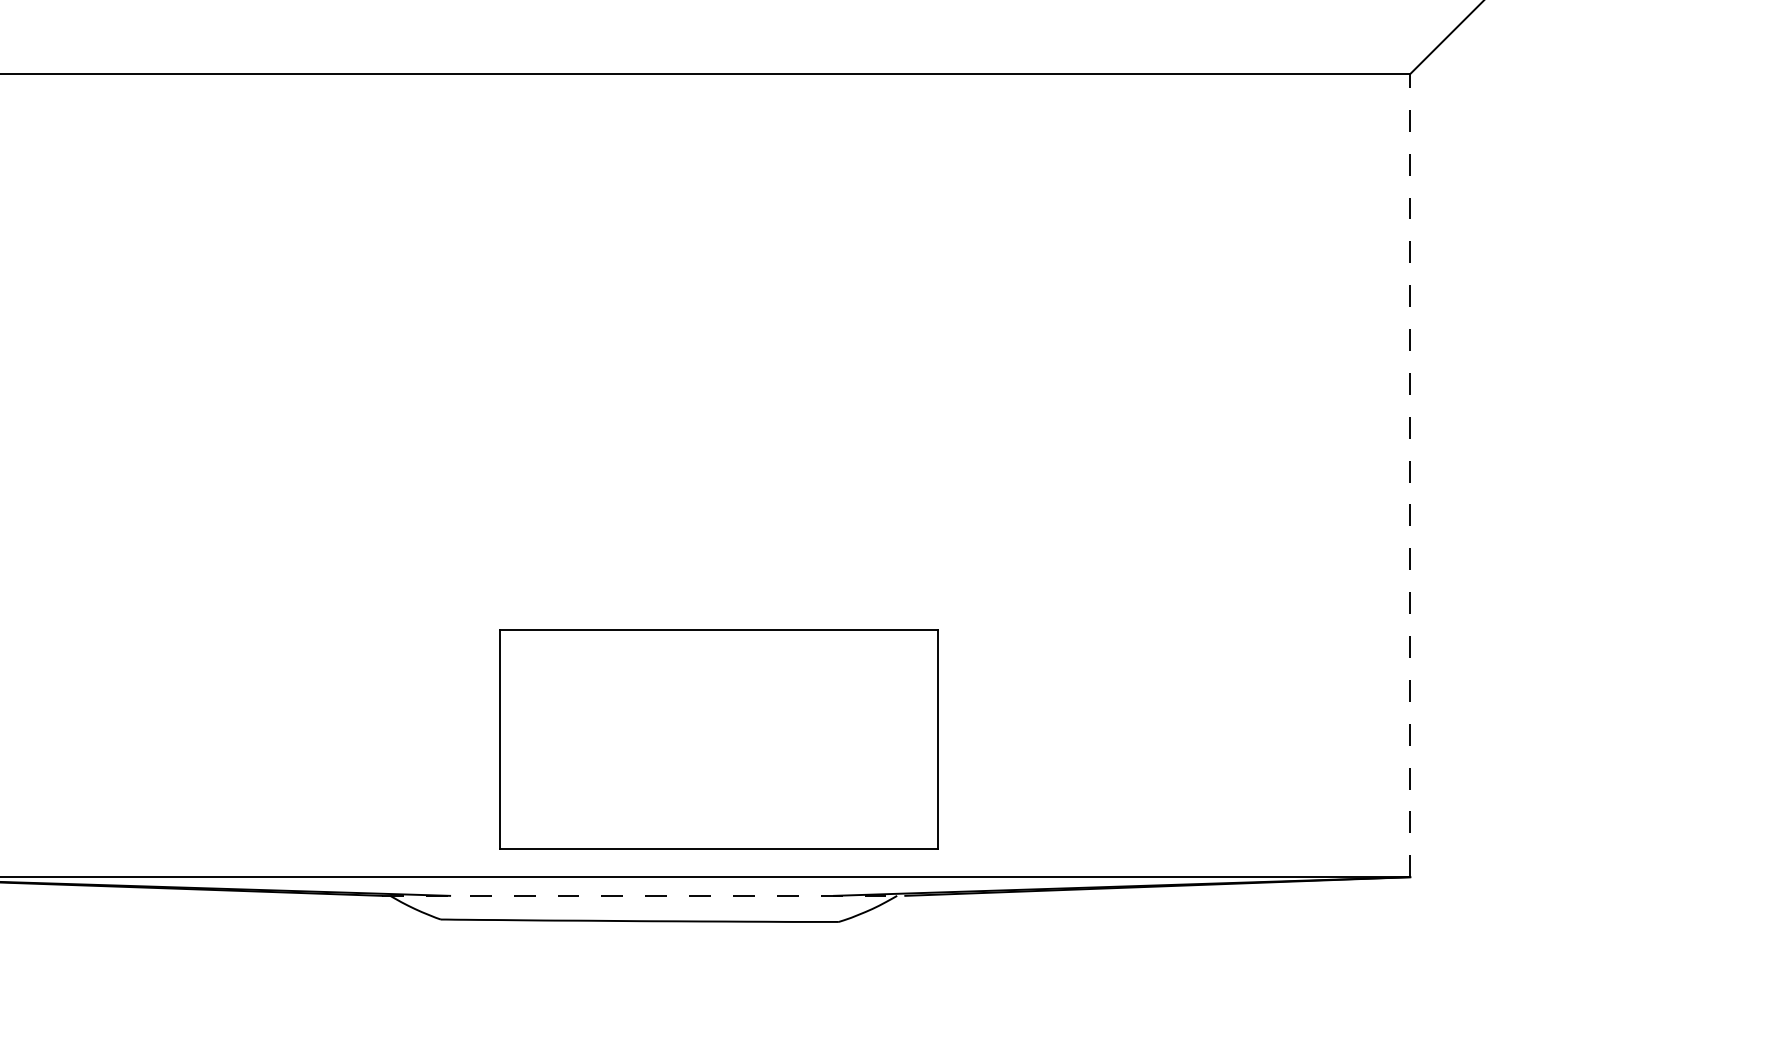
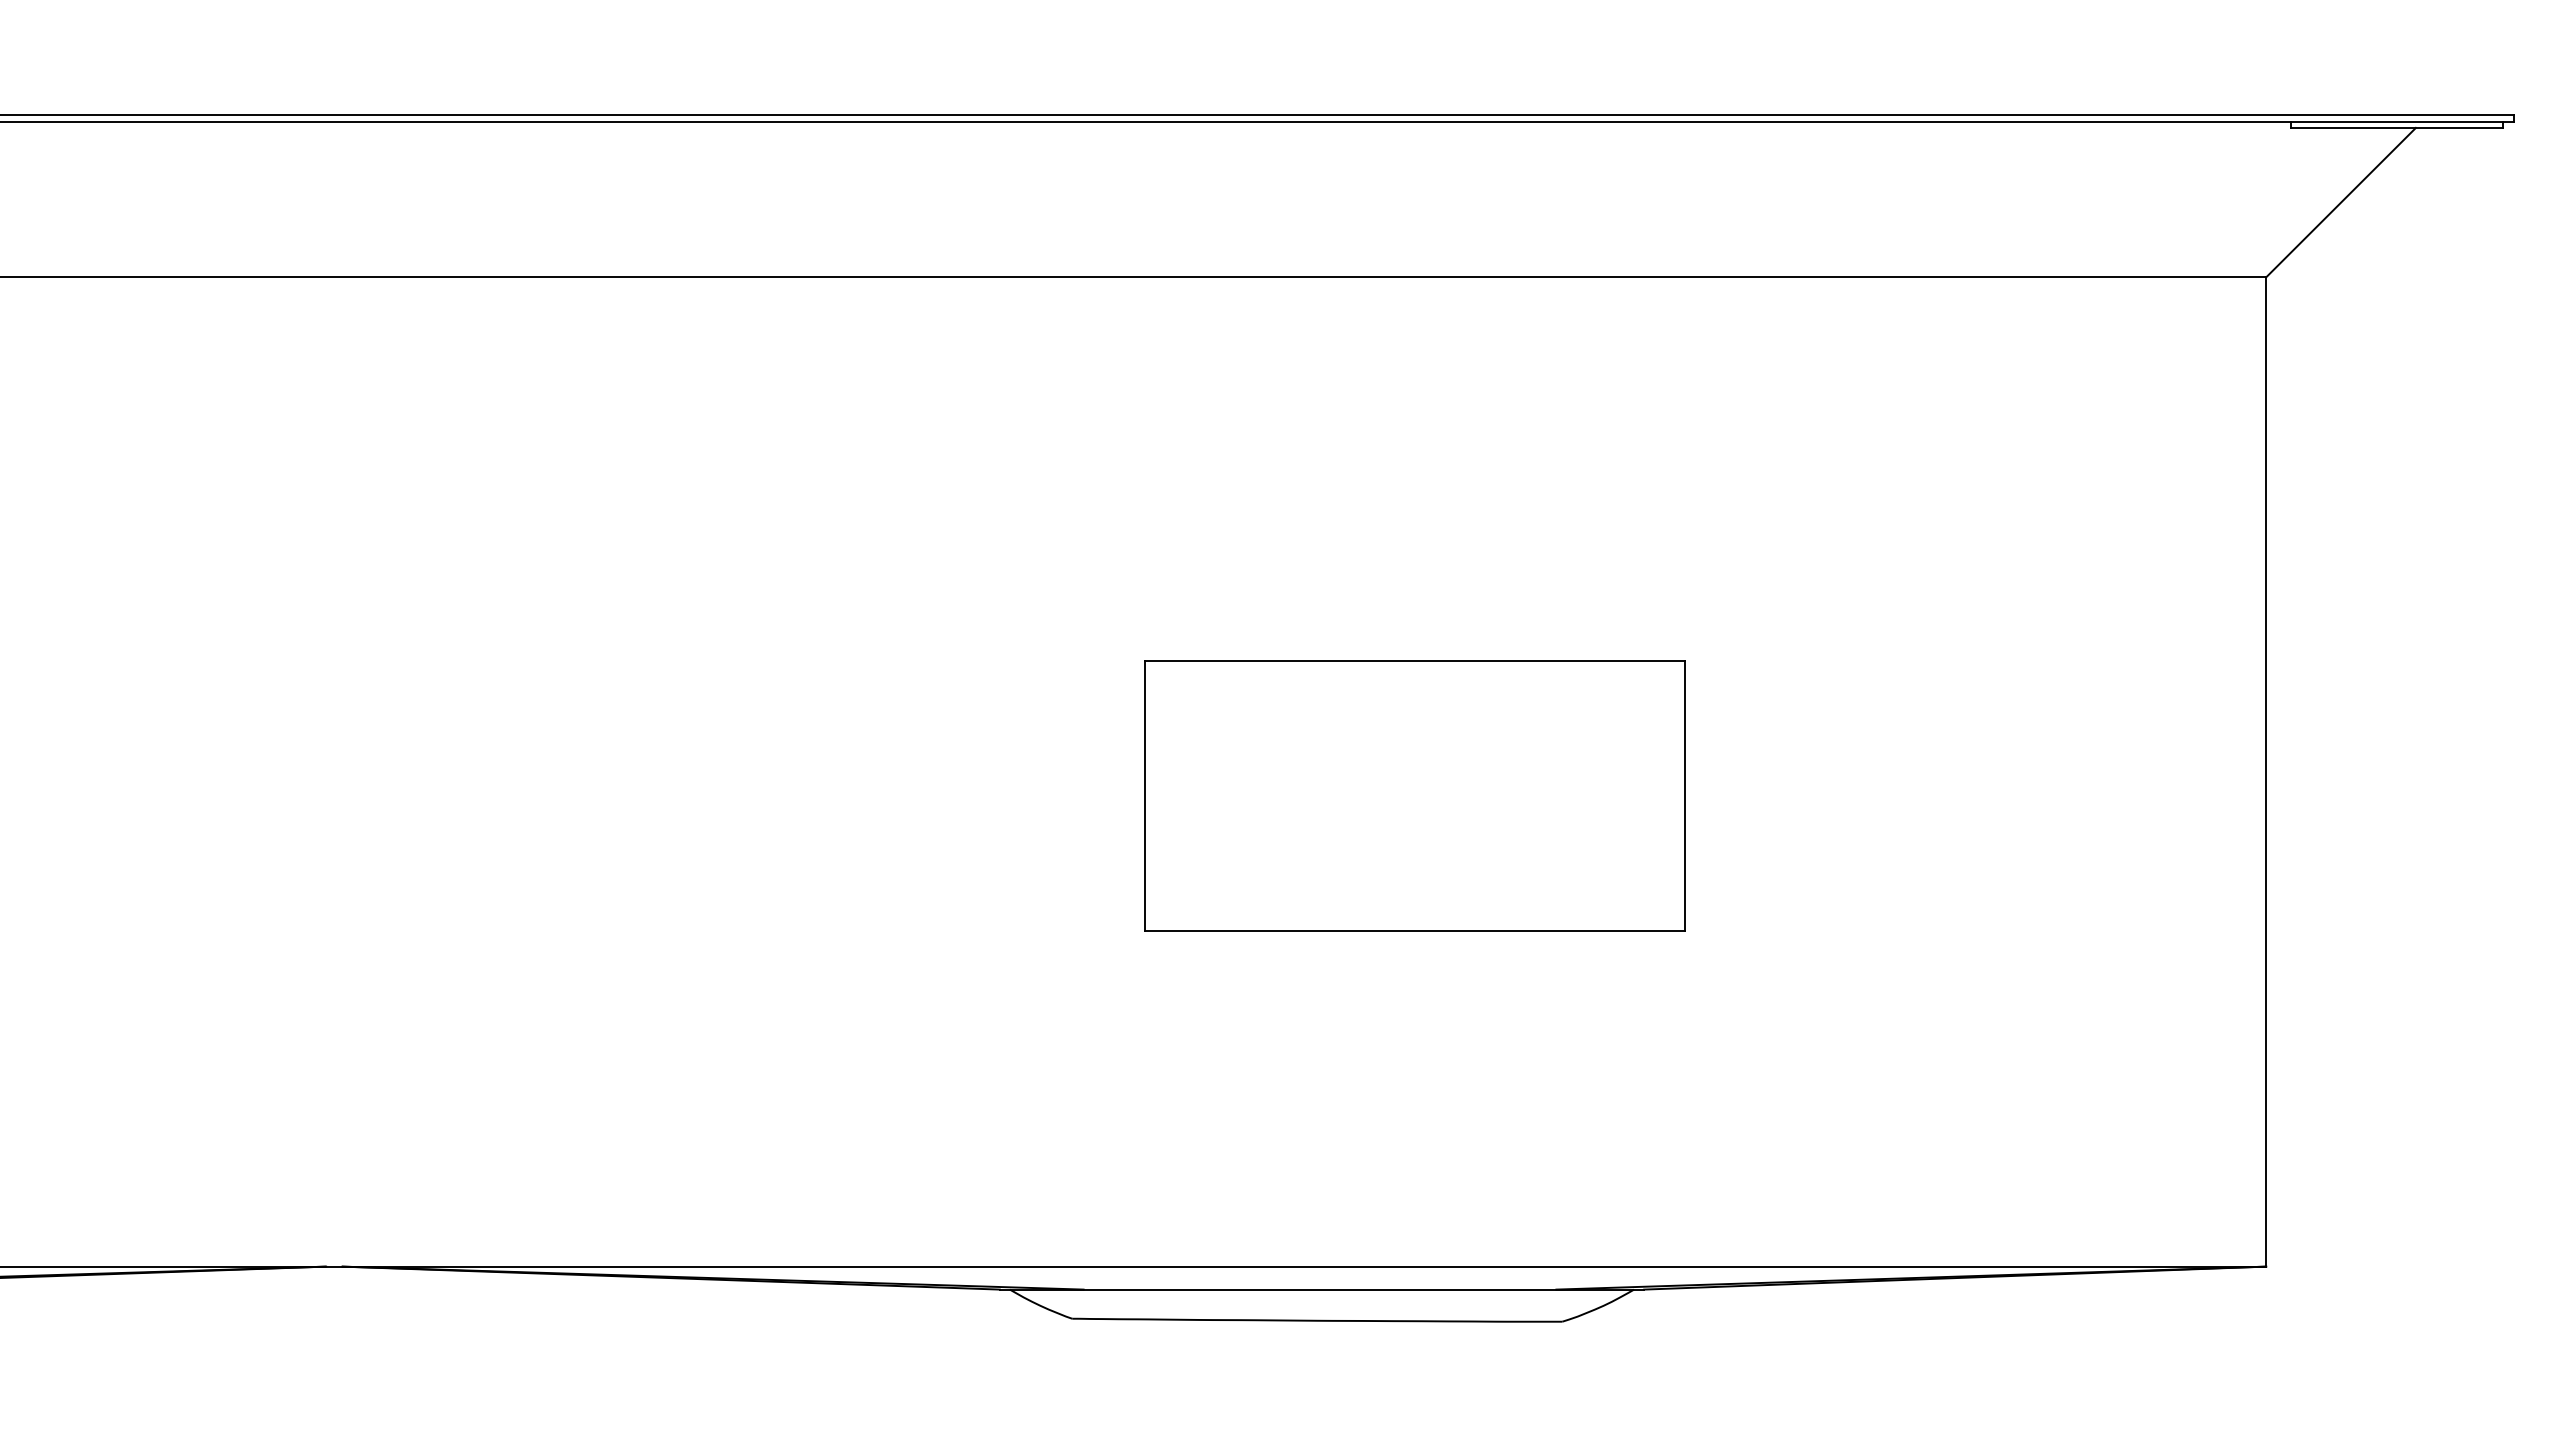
line: (1410, 475) -> (2266, 771), dashed -> solid
part: (718, 739) -> (1414, 795), moved
line: (644, 895) -> (1322, 1289), dashed -> solid

